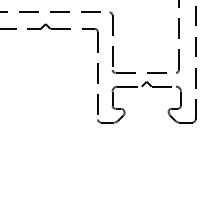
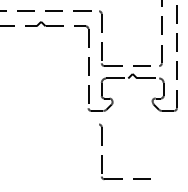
part: (113, 171) -> (102, 155), added

